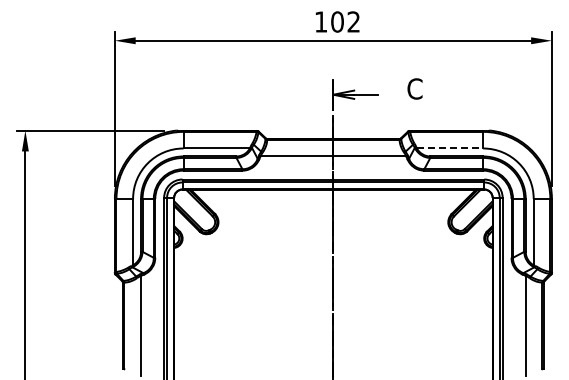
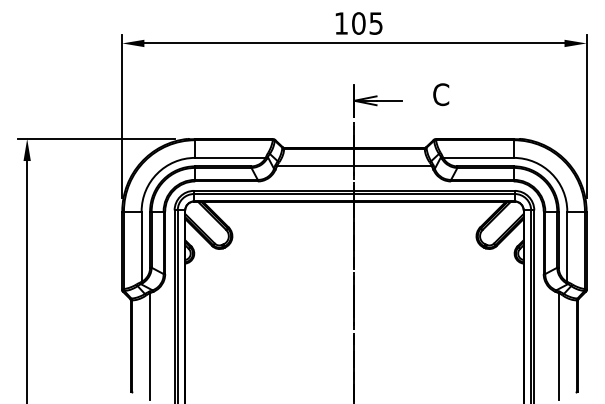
text: (353, 21) -> (375, 22), 102 -> 105
line: (450, 148) -> (478, 157), dashed -> solid

